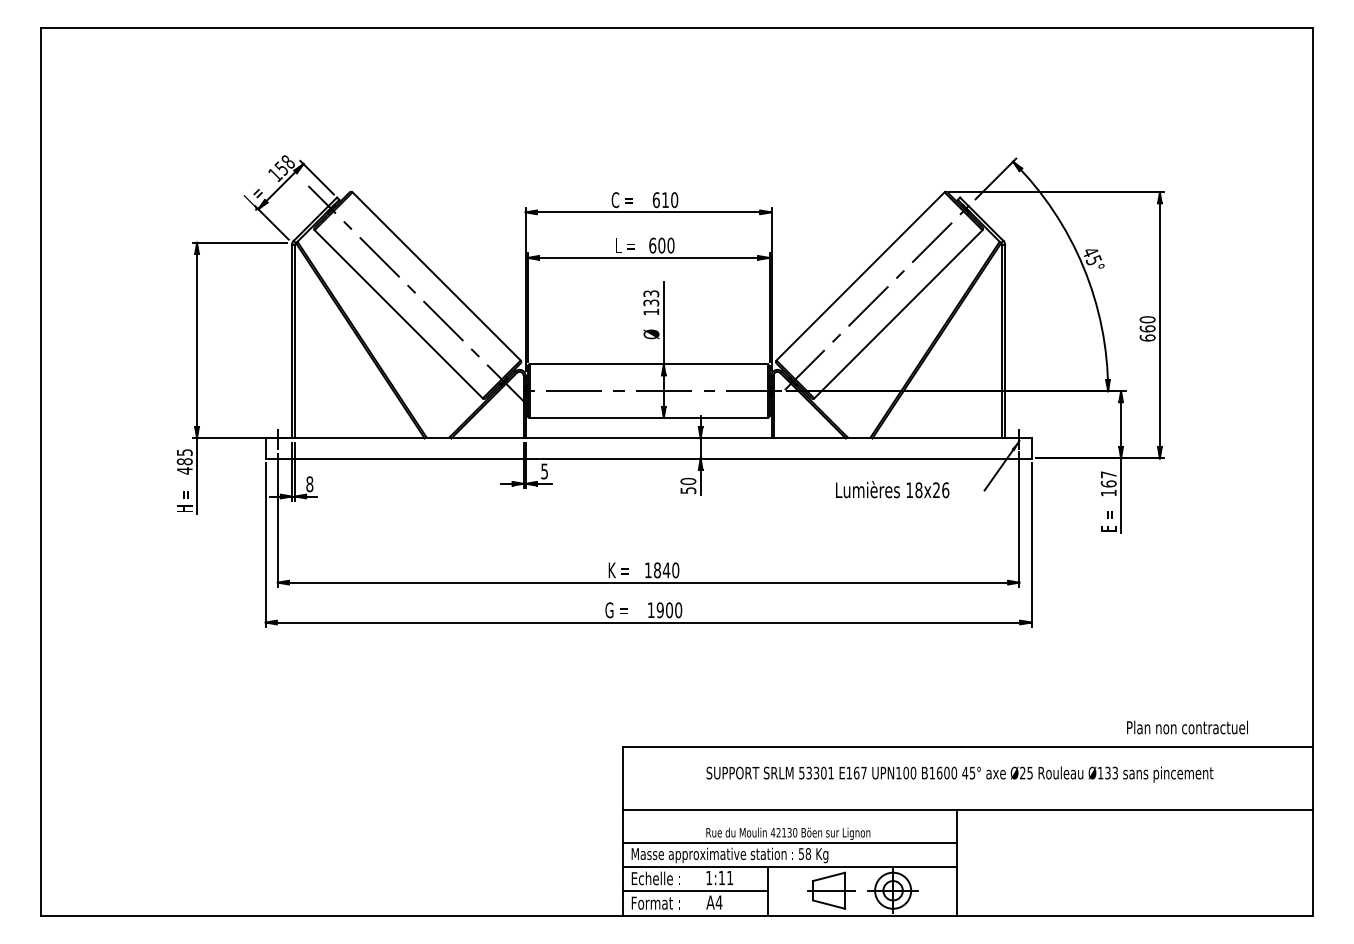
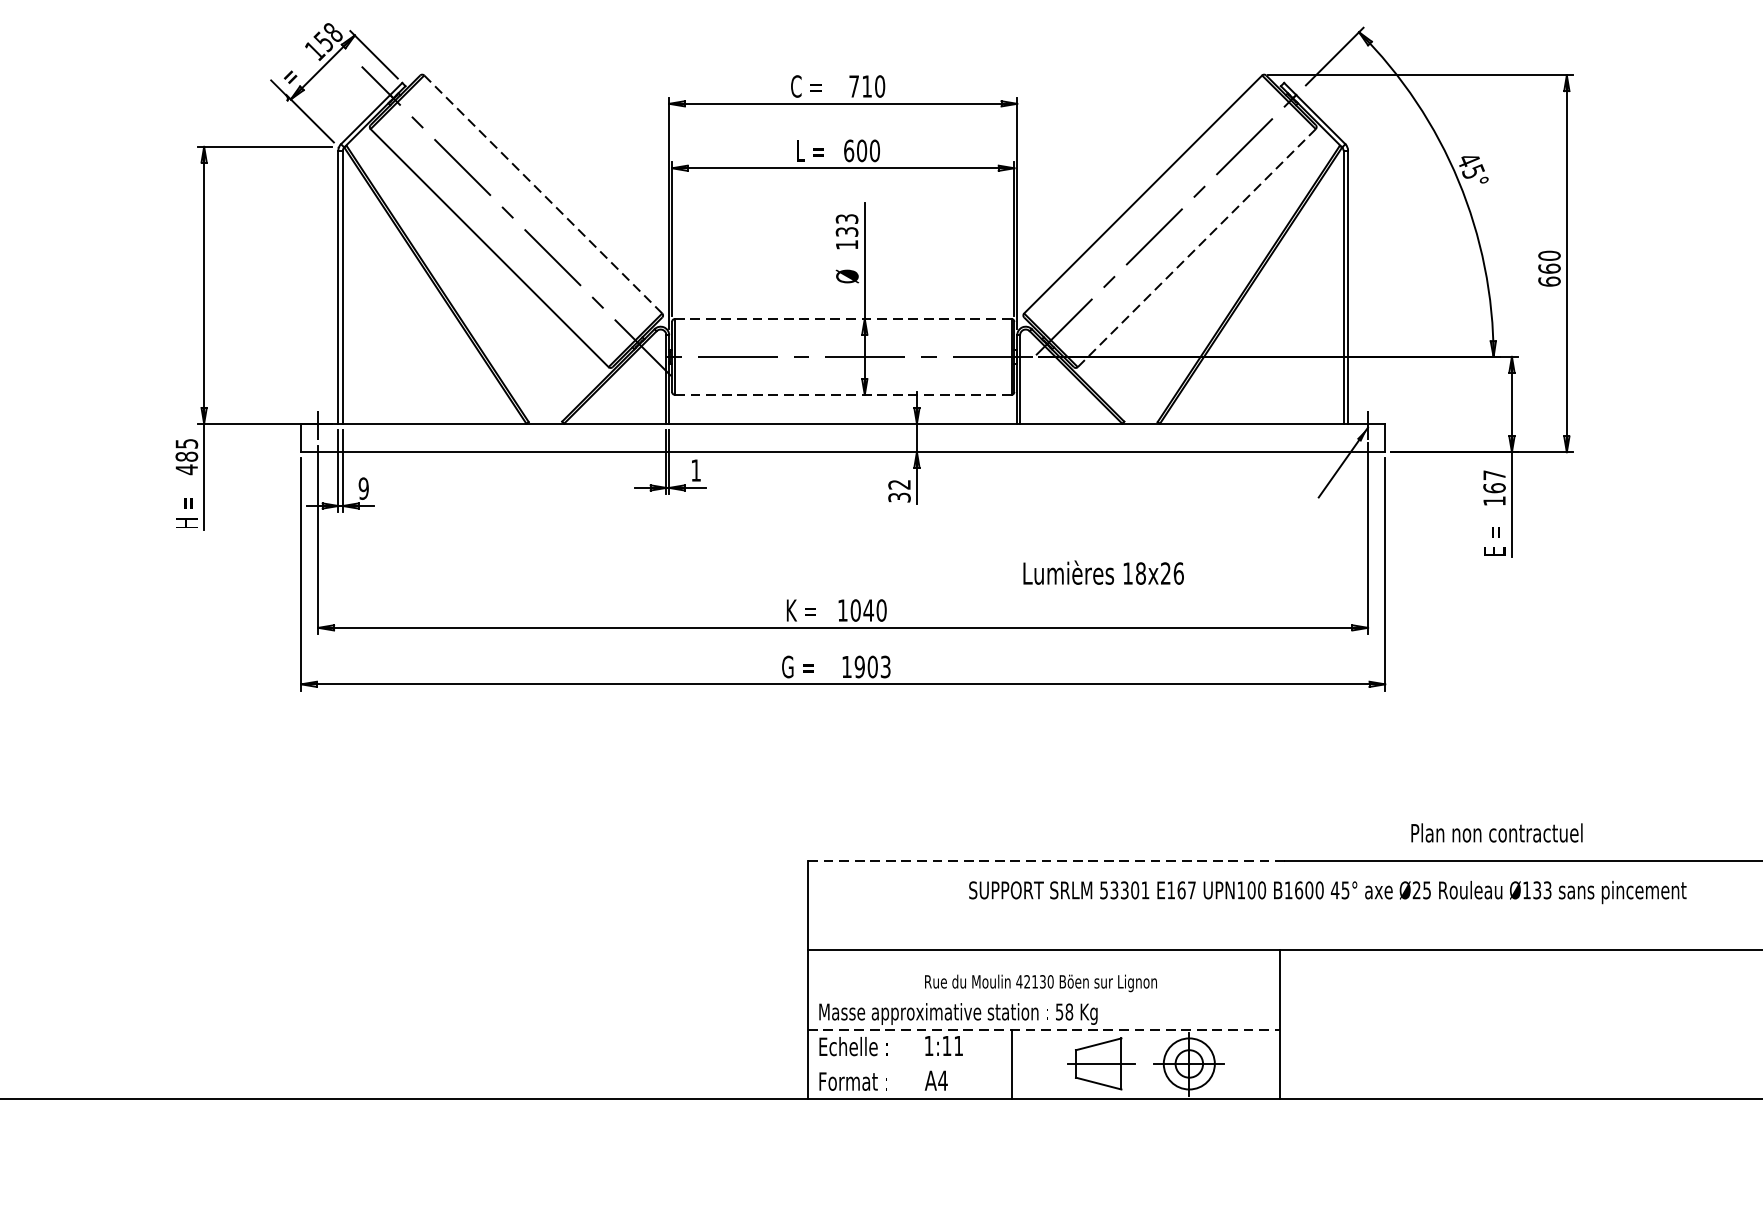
text: (655, 200) -> (852, 87), 610 -> 710
line: (436, 276) -> (543, 194), solid -> dashed
line: (898, 314) -> (1196, 248), solid -> dashed
line: (648, 364) -> (843, 319), solid -> dashed
line: (648, 418) -> (843, 395), solid -> dashed
text: (544, 471) -> (695, 470), 5 -> 1
text: (309, 484) -> (363, 488), 8 -> 9
text: (688, 485) -> (899, 490), 50 -> 32
text: (892, 489) -> (1103, 572), moved
text: (657, 569) -> (855, 609), 1840 -> 1040
text: (678, 610) -> (885, 667), 1900 -> 1903
text: (1187, 727) -> (1496, 832), moved
line: (792, 747) -> (1046, 861), solid -> dashed
text: (959, 774) -> (1327, 892), moved
line: (790, 842) -> (1044, 995), removed
line: (790, 866) -> (1044, 1029), solid -> dashed
line: (695, 891) -> (909, 1065), removed

